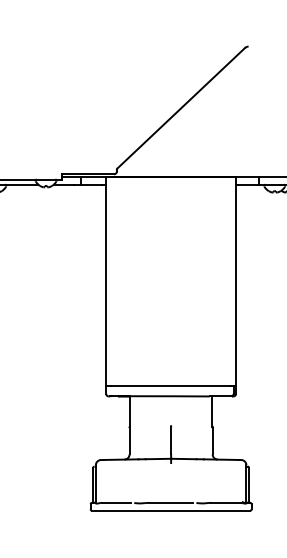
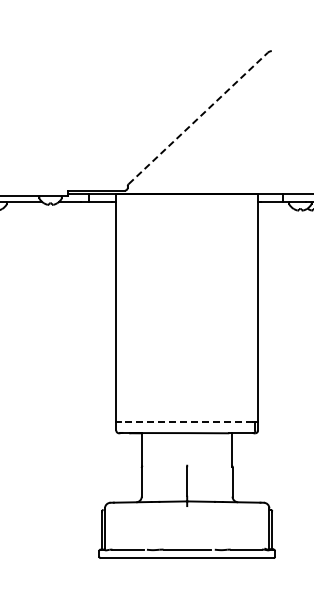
line: (181, 108) -> (198, 118), solid -> dashed
line: (171, 385) -> (187, 421), solid -> dashed

